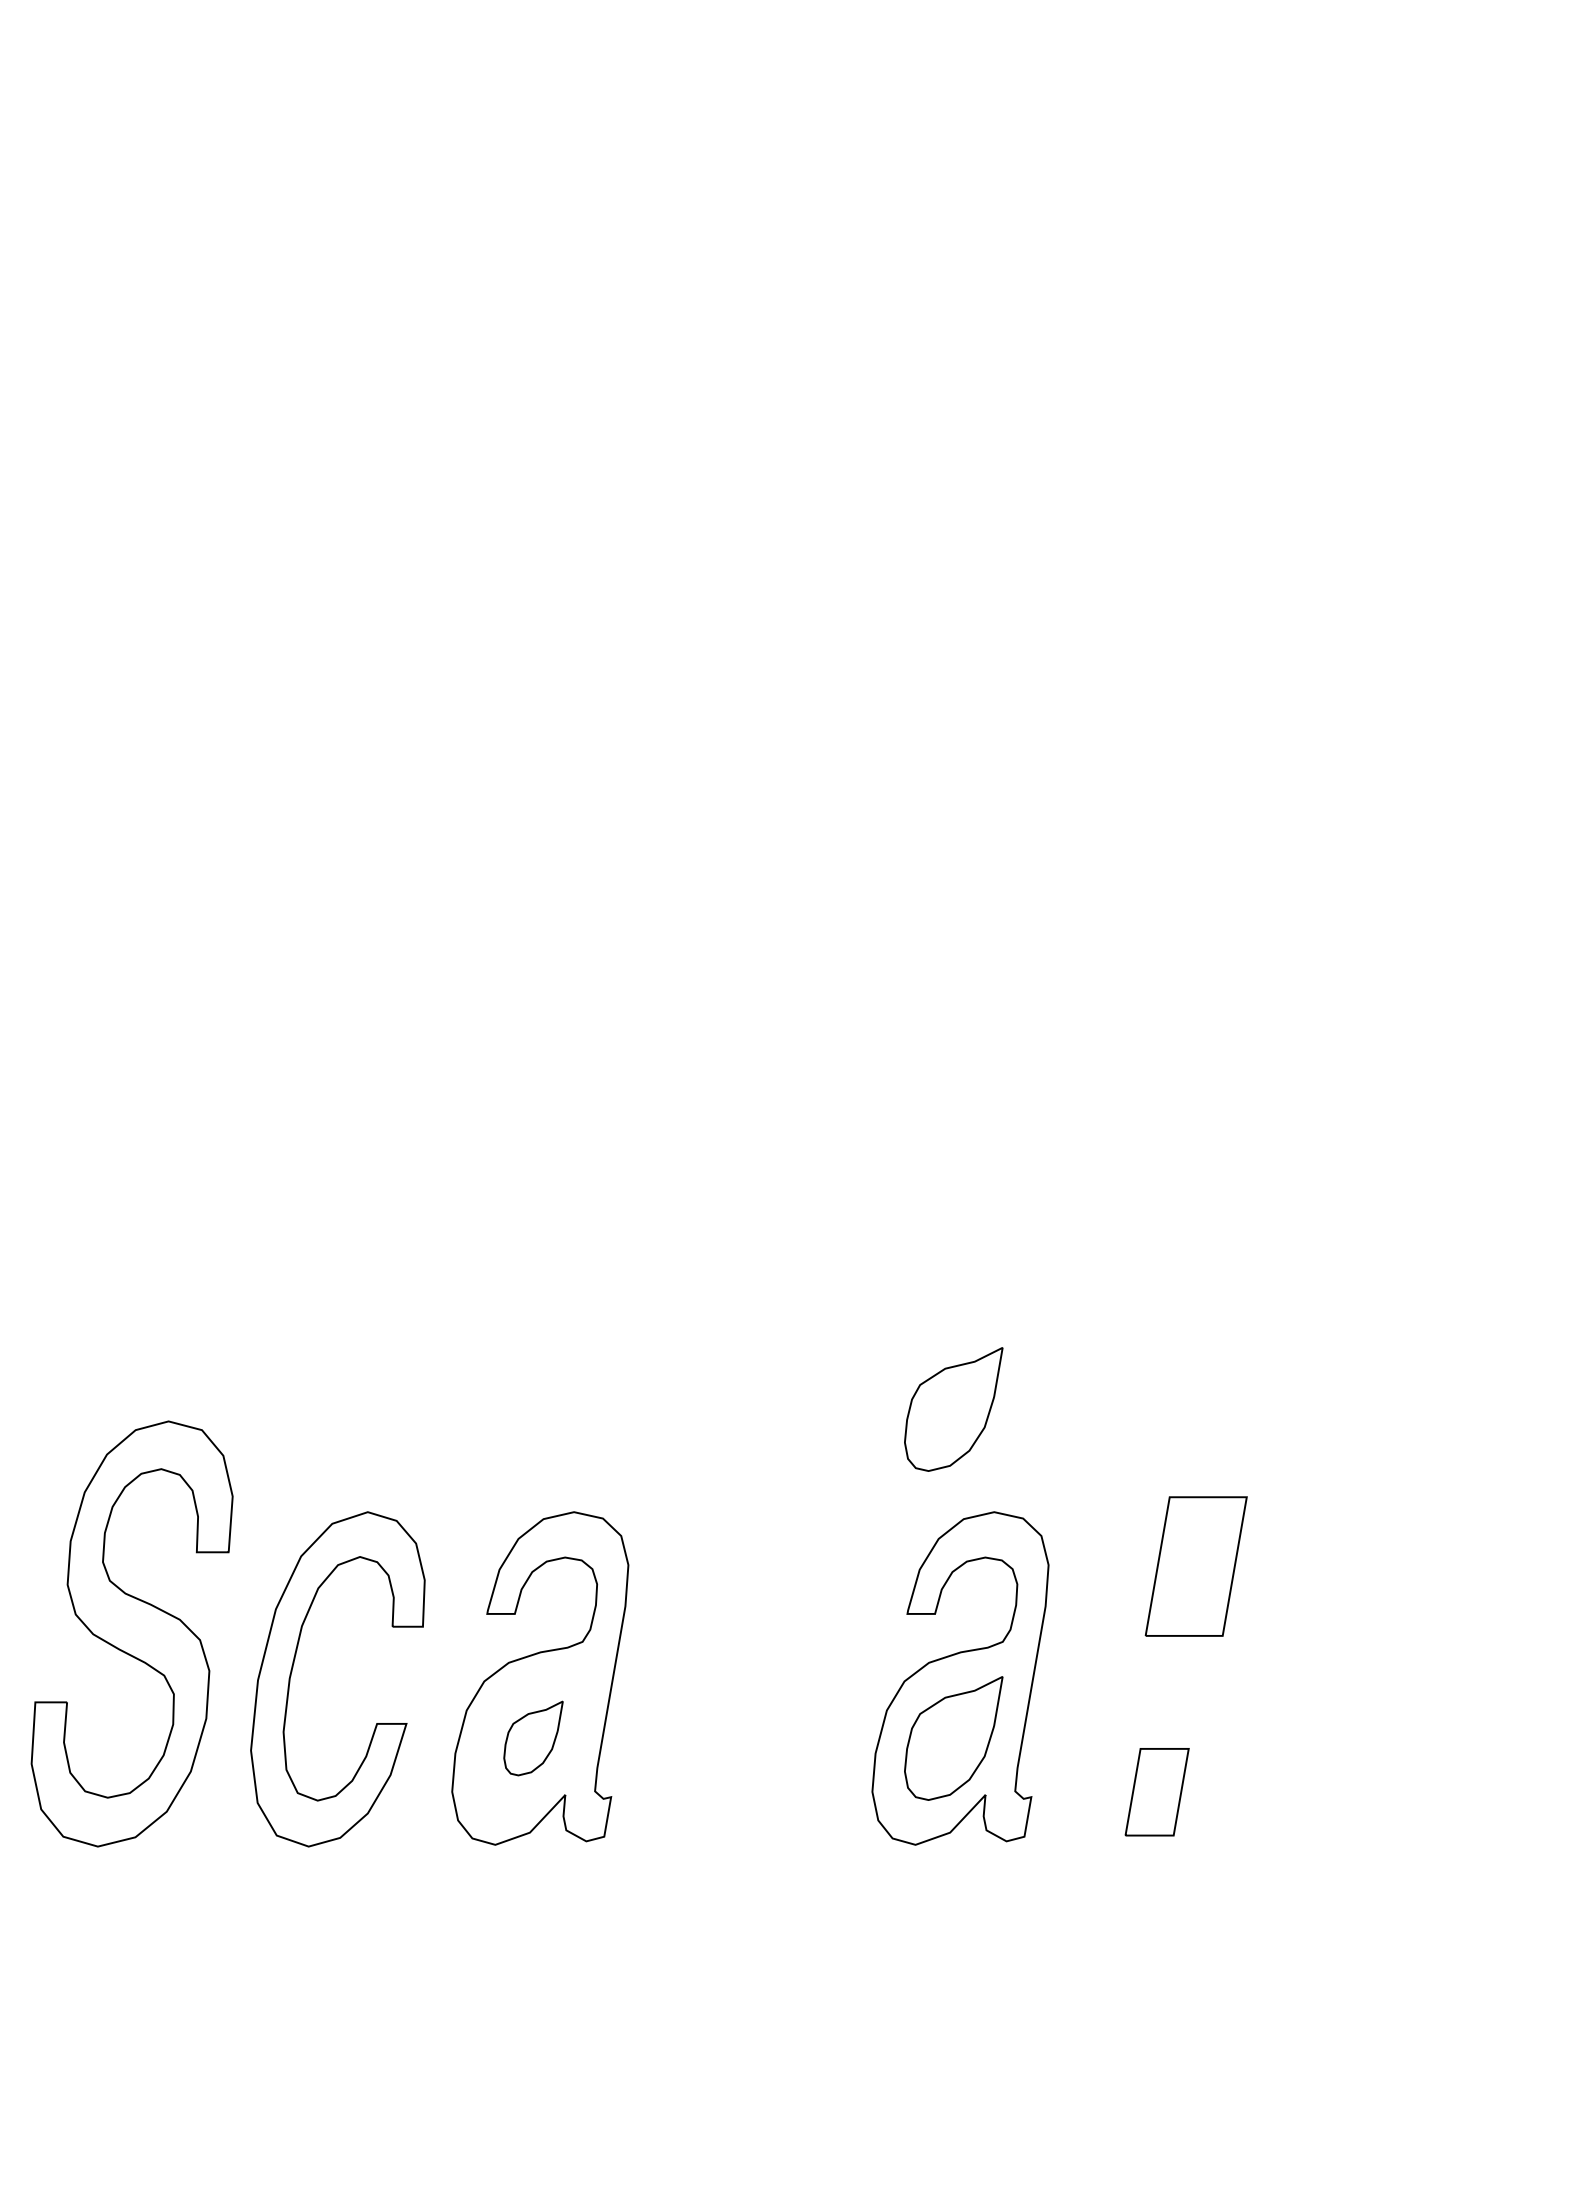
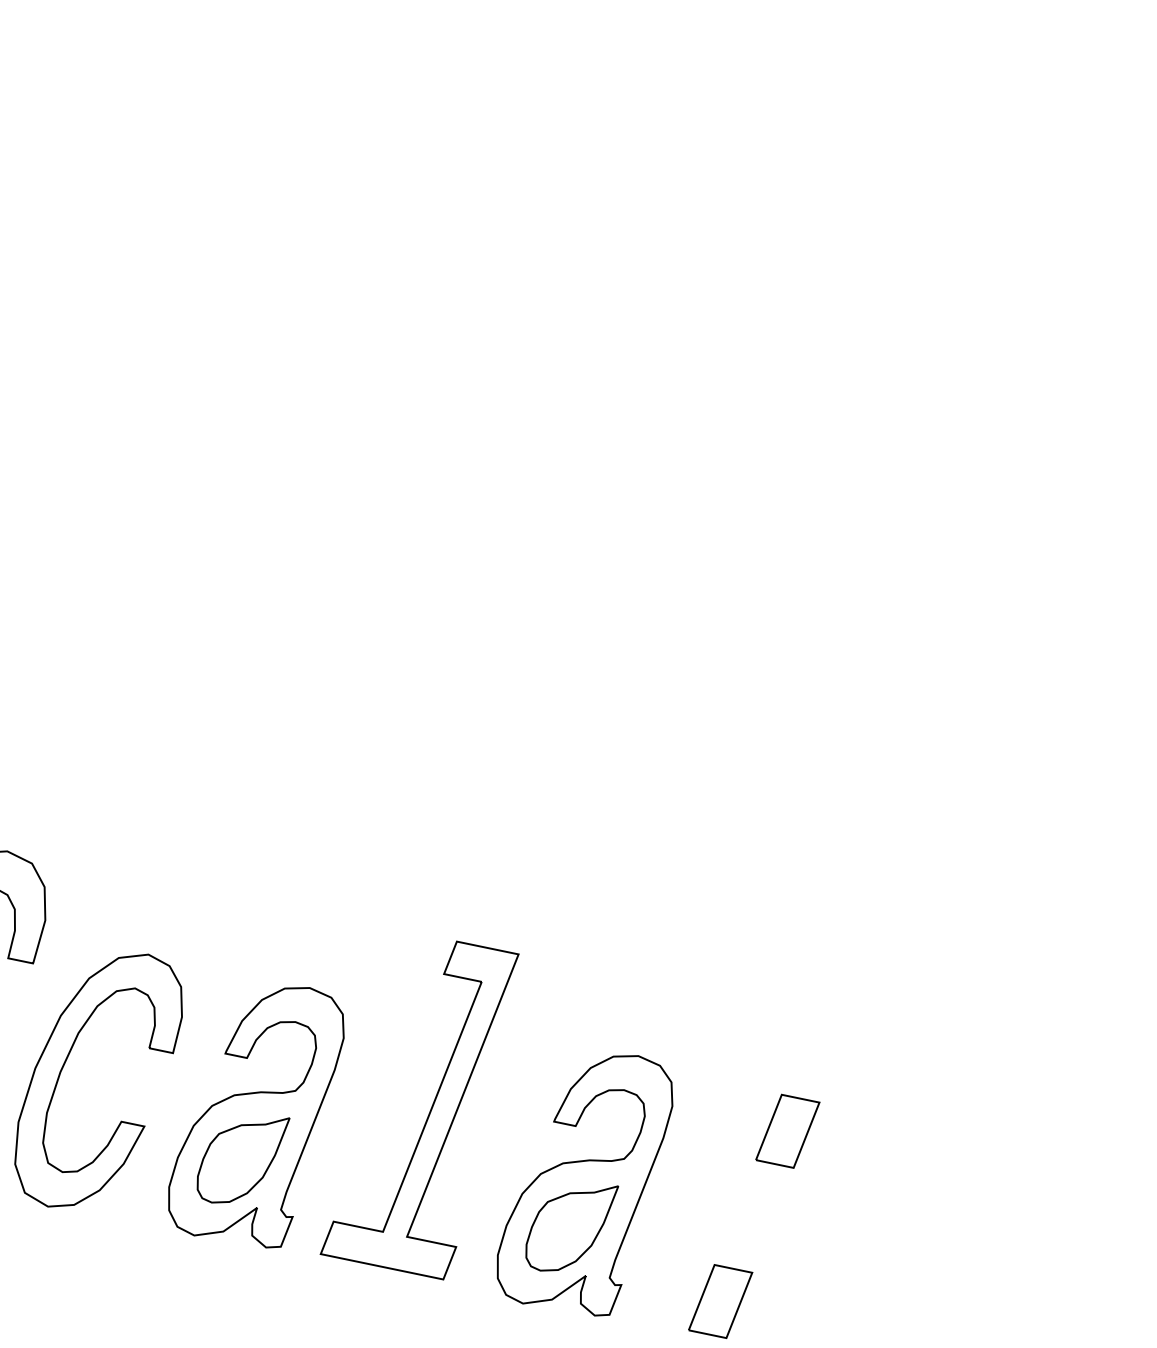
part: (953, 1409) -> (623, 969), removed
part: (1196, 1566) -> (787, 1131), size x0.62
part: (752, 1631) -> (430, 1110), added
part: (533, 1738) -> (241, 1158), size x1.67

